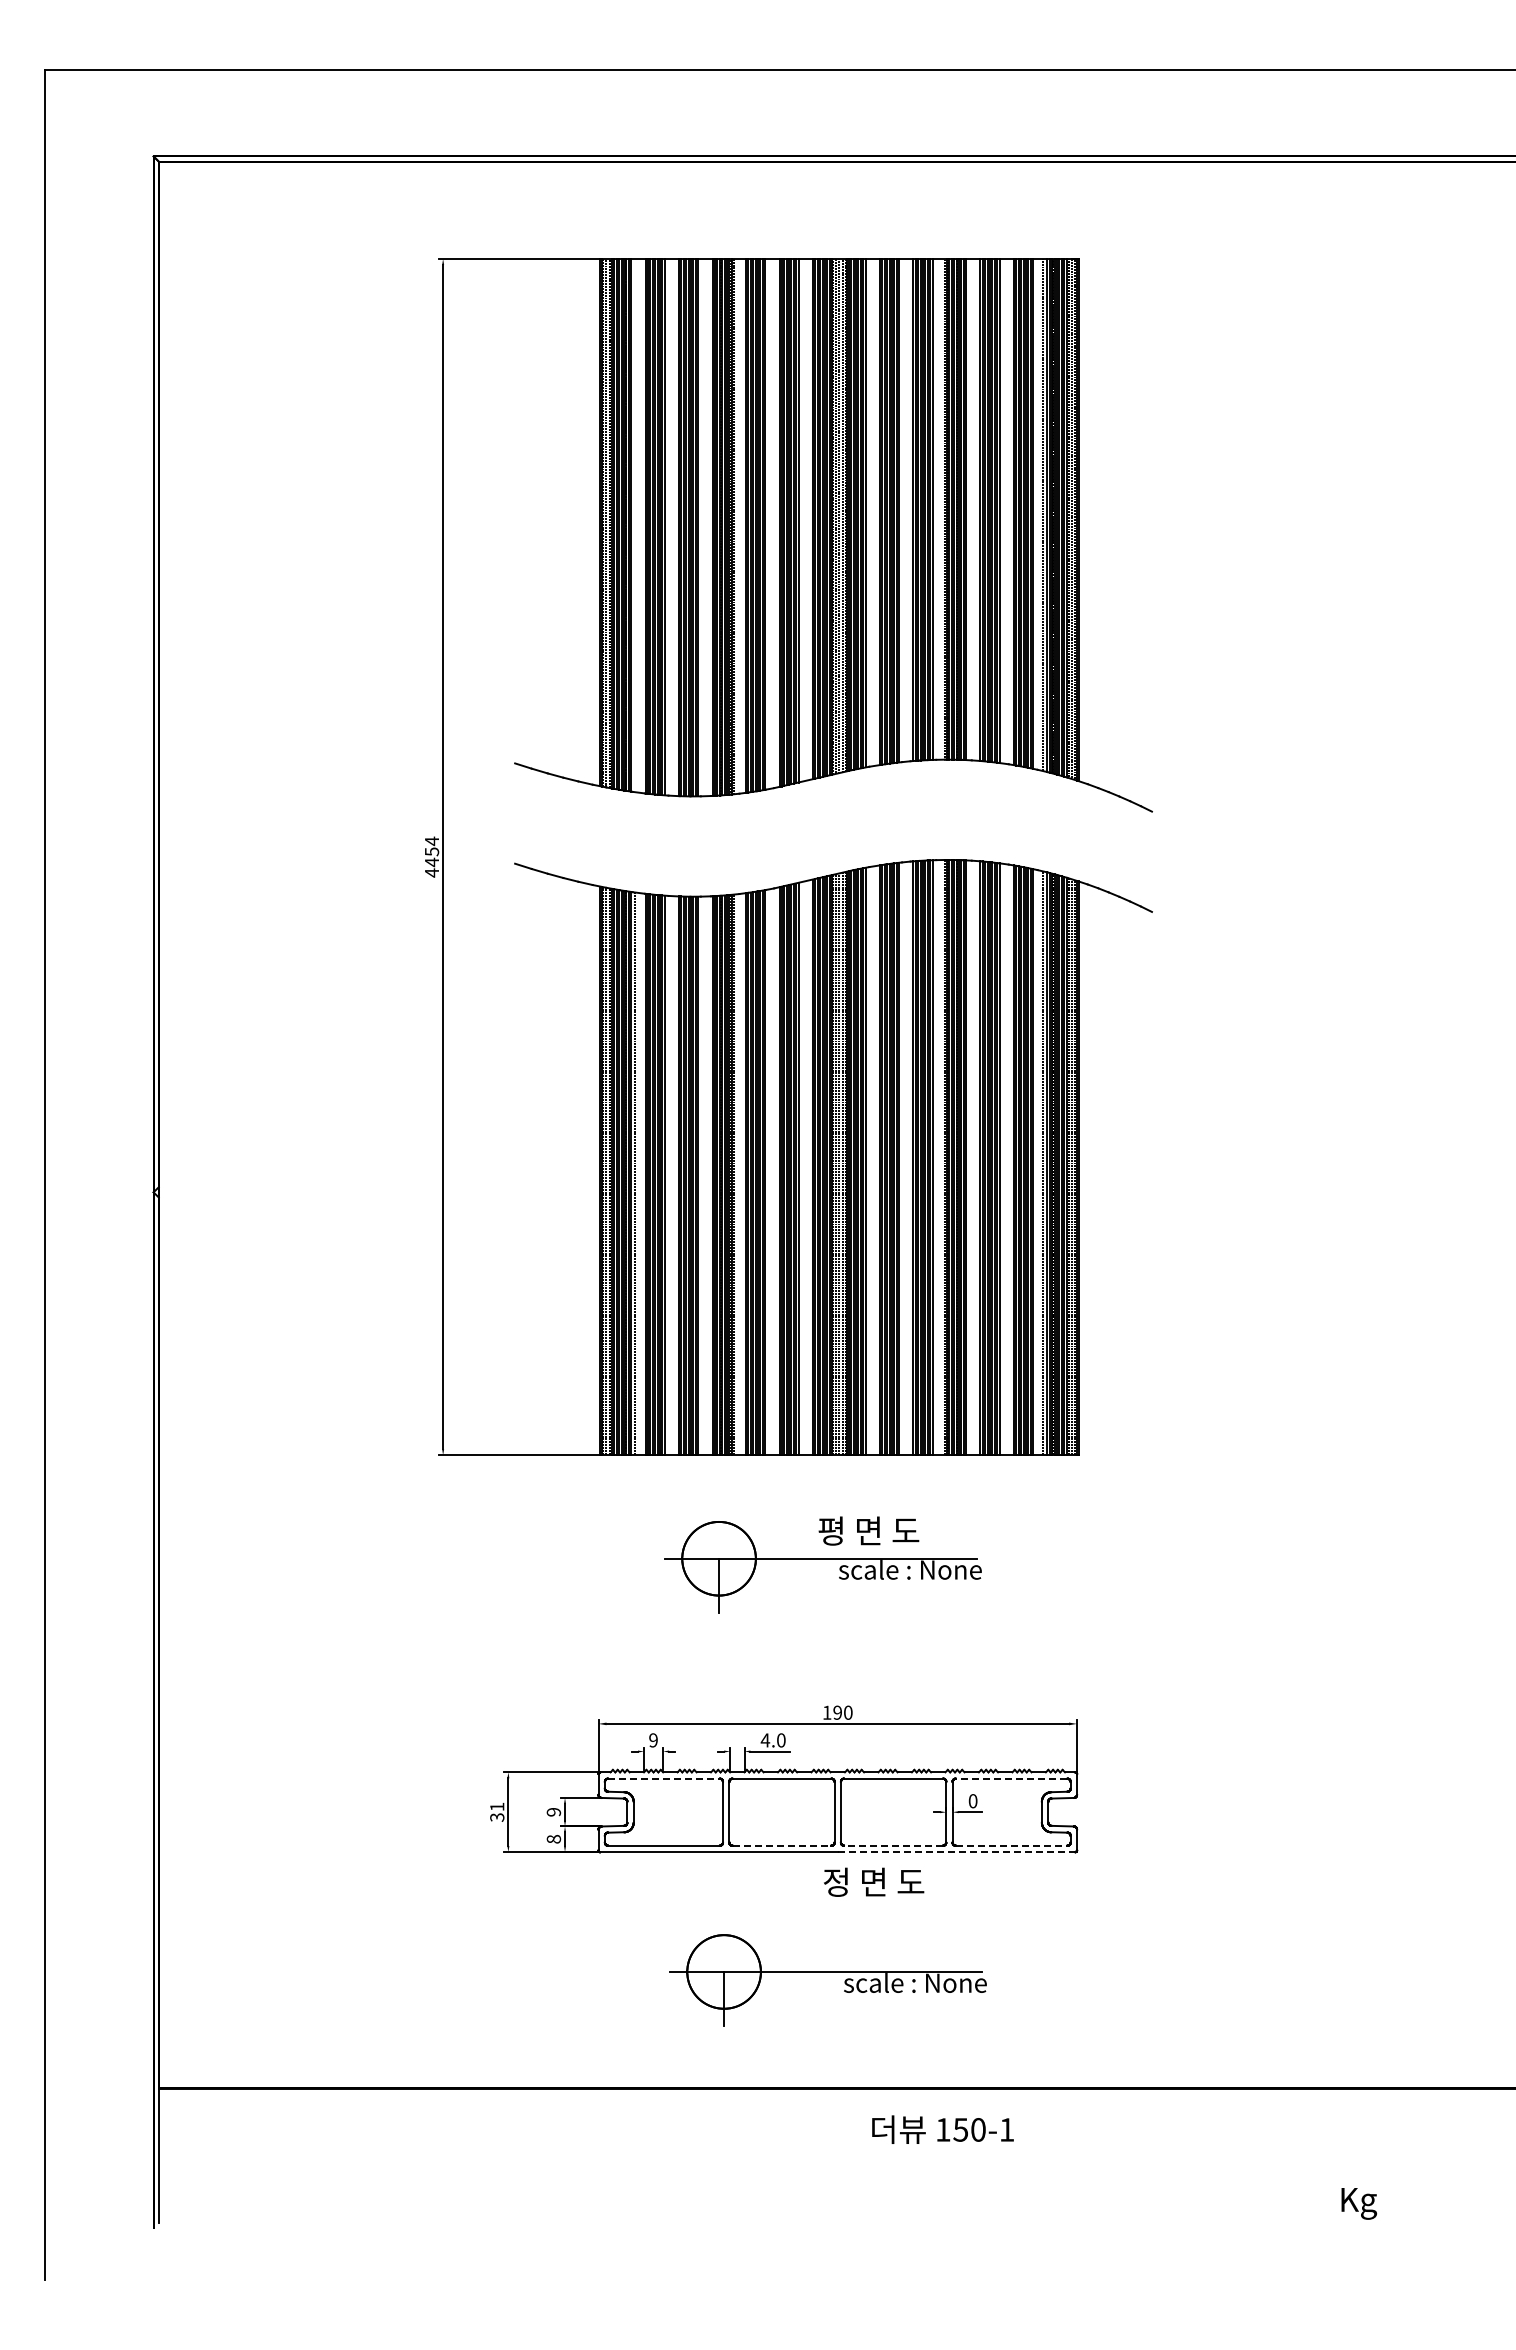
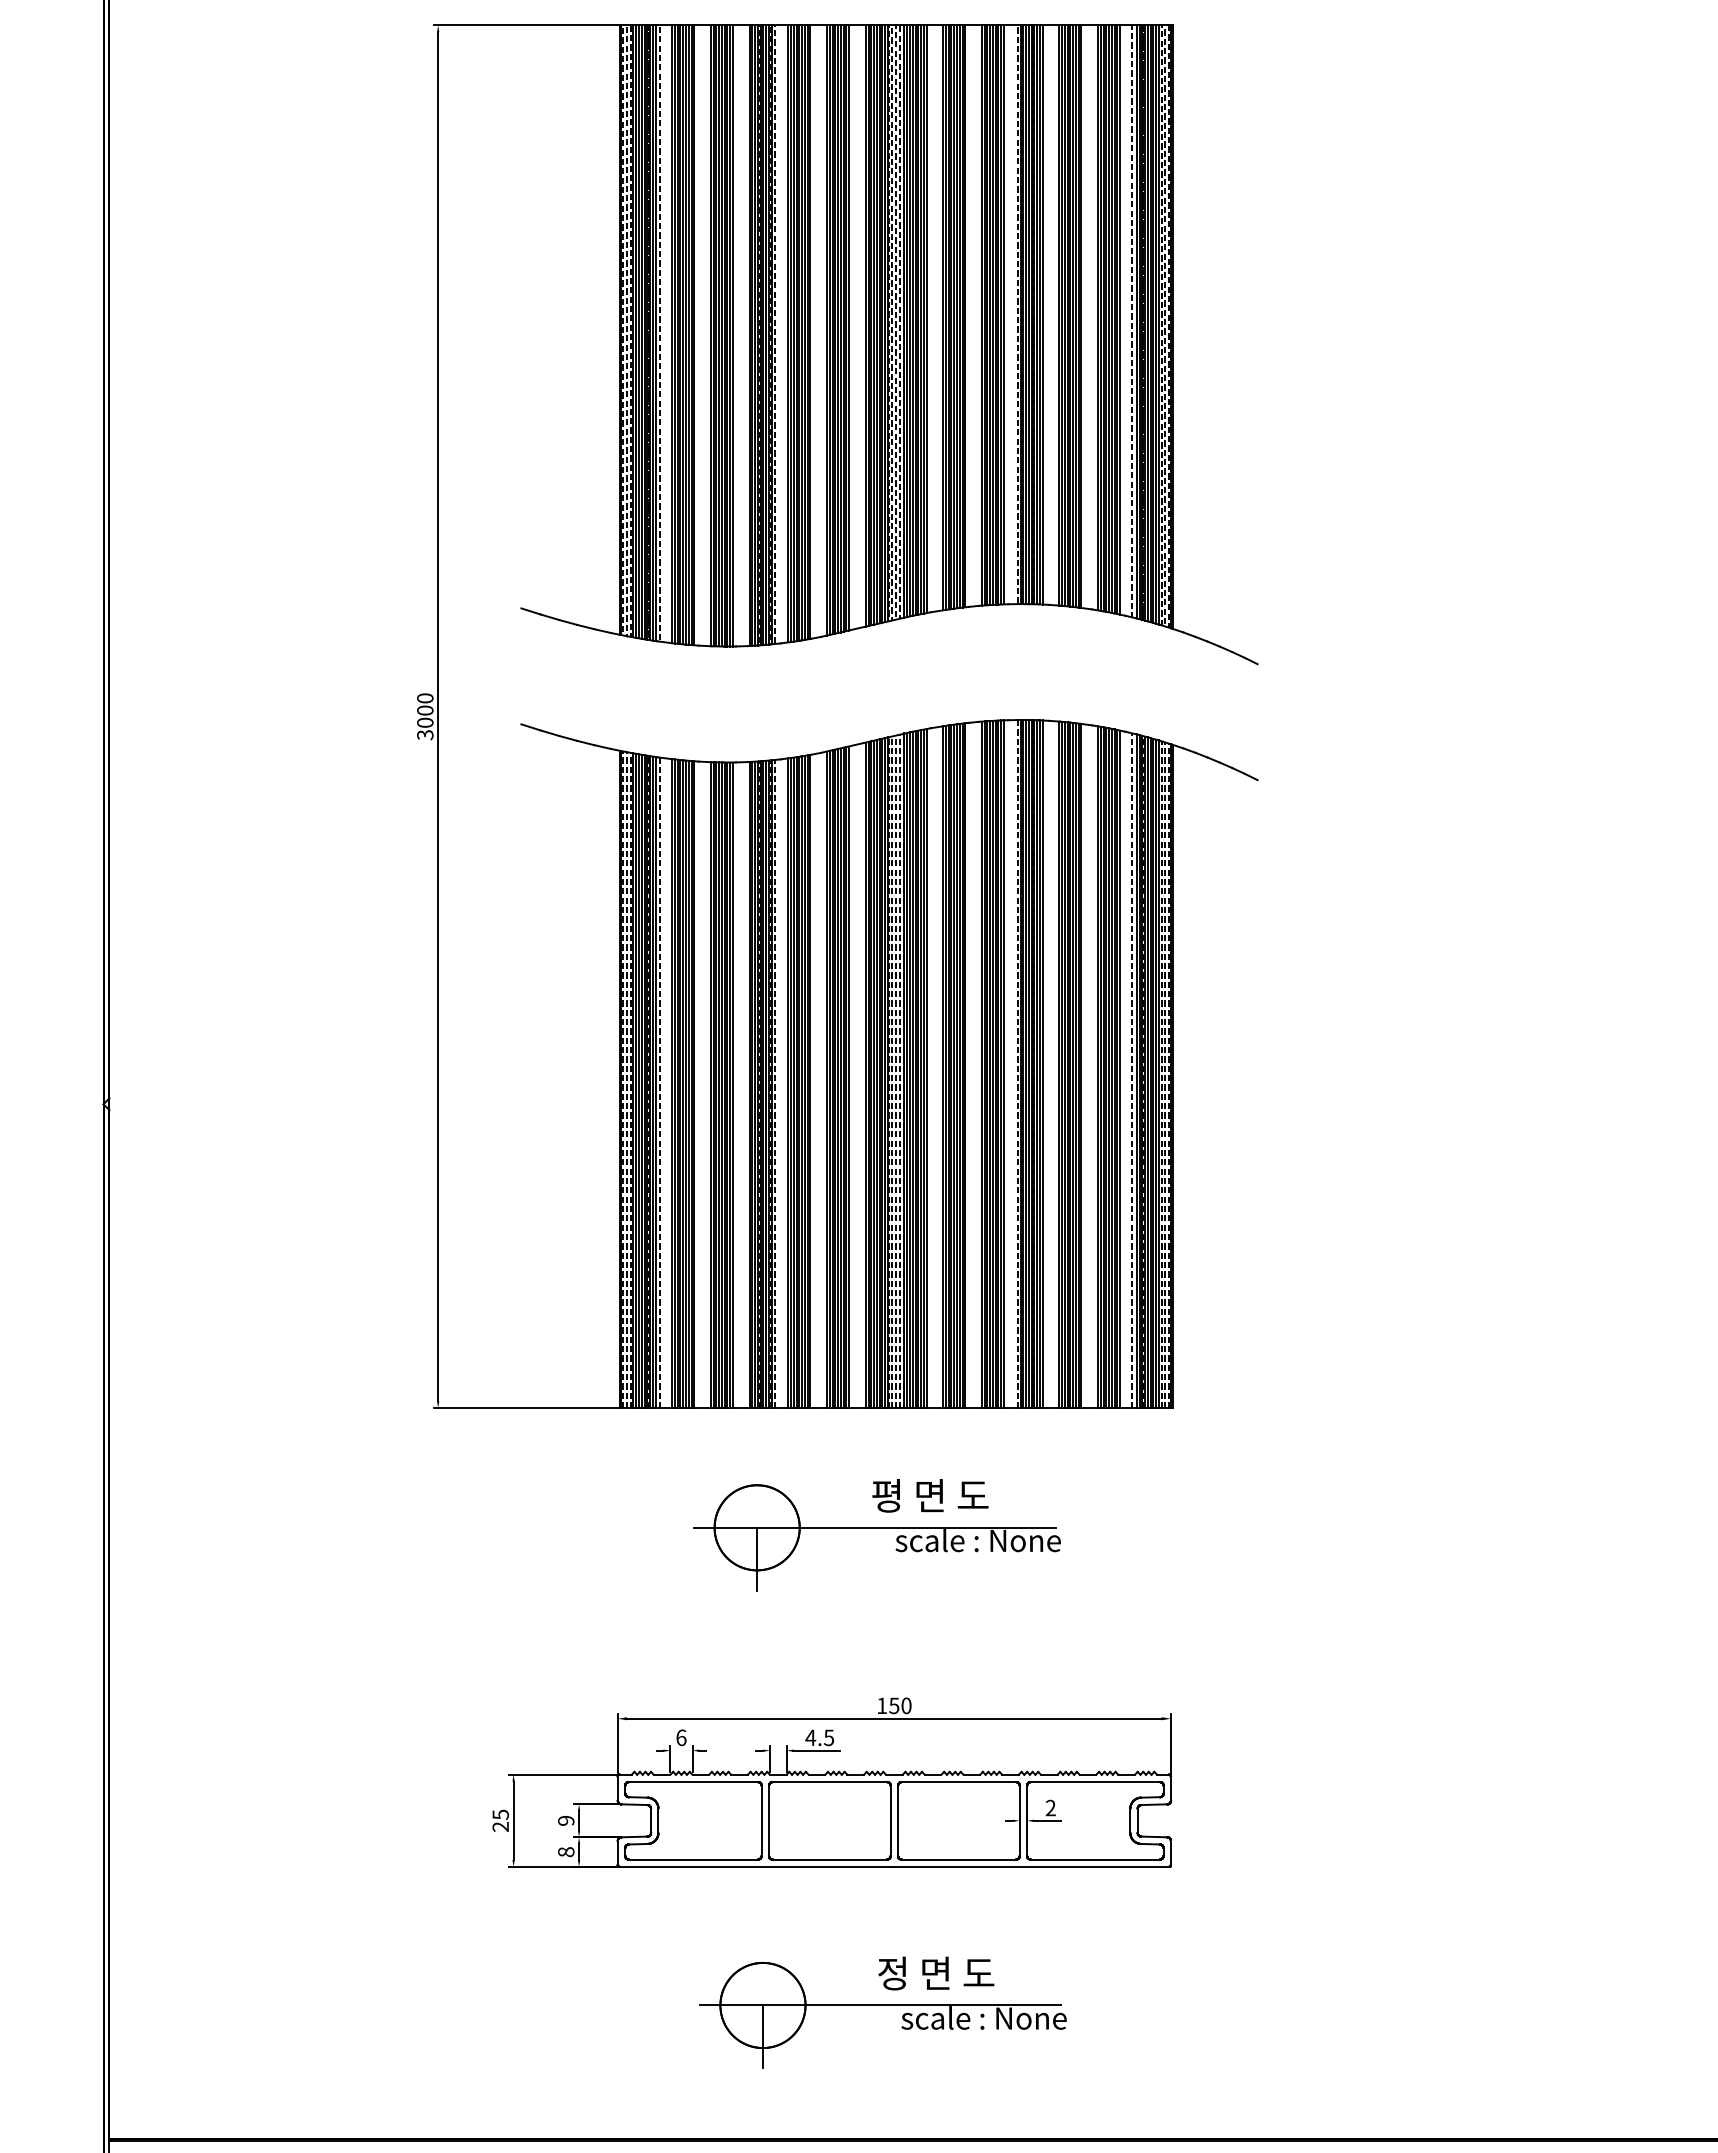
line: (635, 525) -> (660, 333), added
text: (431, 856) -> (424, 716), 4454 -> 3000
text: (837, 1712) -> (894, 1705), 190 -> 150
text: (653, 1740) -> (681, 1737), 9 -> 6
text: (780, 1740) -> (828, 1737), 4.0 -> 4.5
line: (663, 1778) -> (692, 1781), dashed -> solid
line: (1011, 1778) -> (1095, 1781), dashed -> solid
text: (972, 1801) -> (1050, 1808), 0 -> 2
text: (497, 1811) -> (501, 1819), 31 -> 25
line: (782, 1845) -> (830, 1859), dashed -> solid
line: (893, 1845) -> (958, 1859), dashed -> solid
line: (1011, 1845) -> (1095, 1859), dashed -> solid
line: (956, 1852) -> (1031, 1867), dashed -> solid
text: (874, 1881) -> (936, 1972), moved

